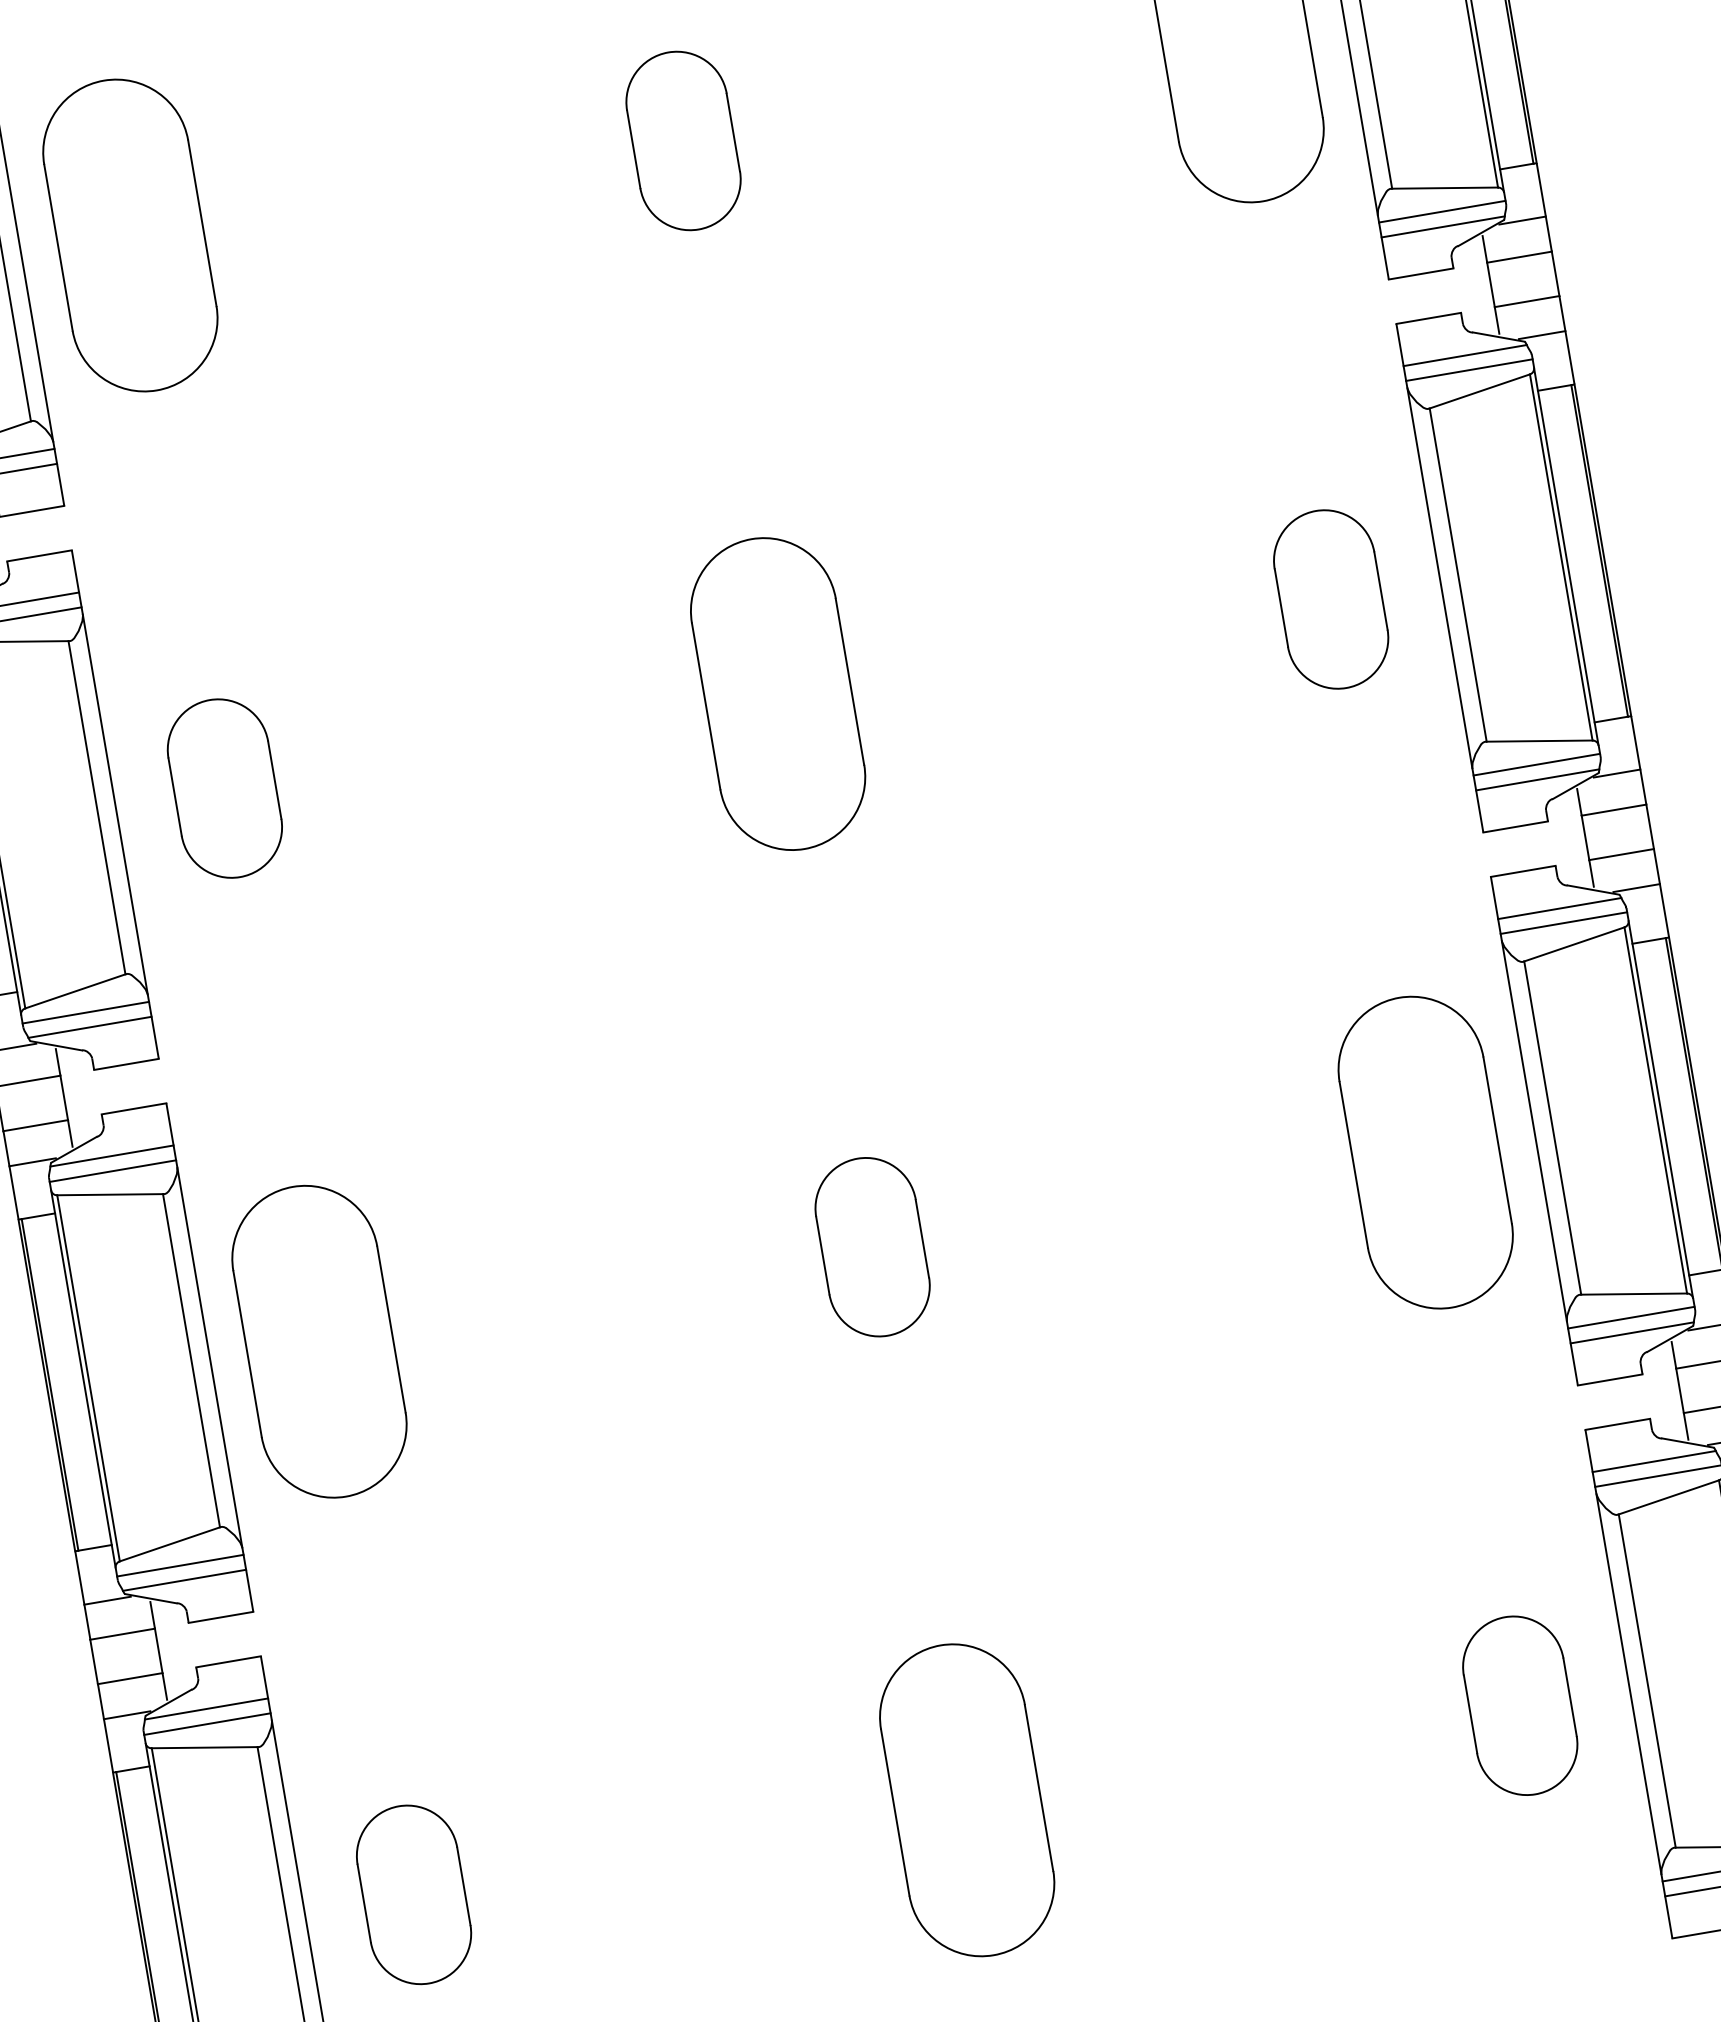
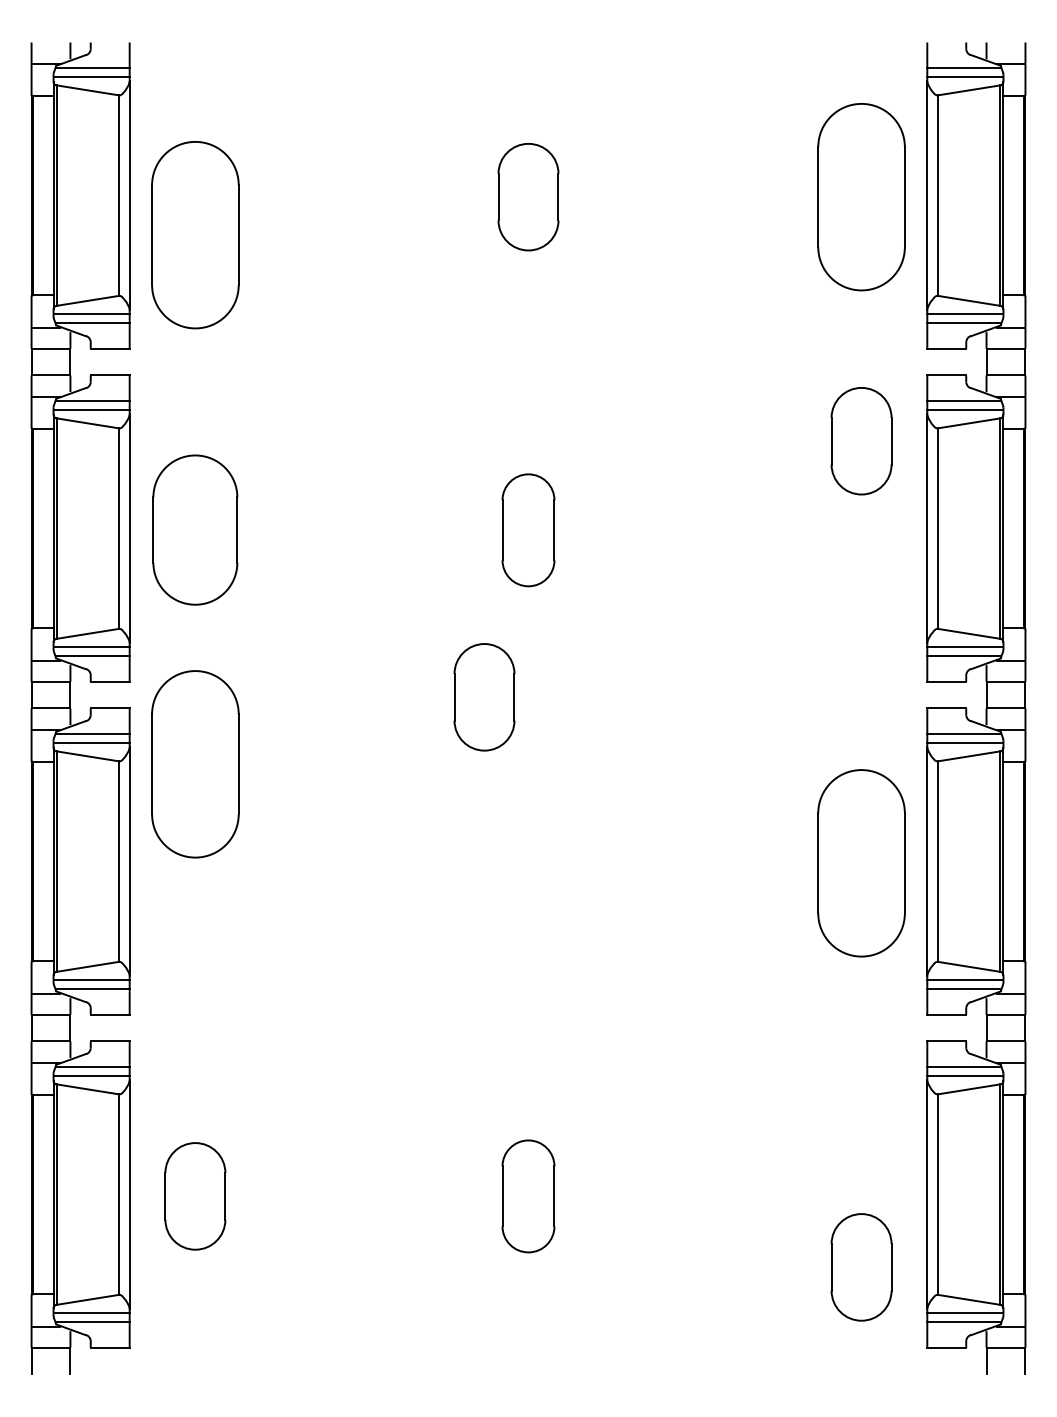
part: (130, 236) -> (195, 235), moved
part: (1331, 600) -> (861, 441), moved
part: (778, 694) -> (528, 530), size x0.6
part: (225, 789) -> (195, 530), size x1.4
part: (872, 1247) -> (484, 697), moved
part: (319, 1342) -> (195, 764), moved
part: (1520, 1705) -> (861, 1267), moved
part: (967, 1800) -> (528, 1196), size x0.6

